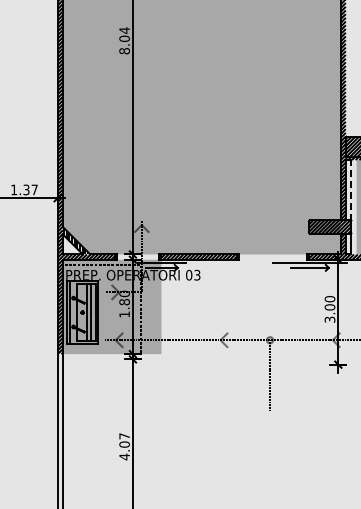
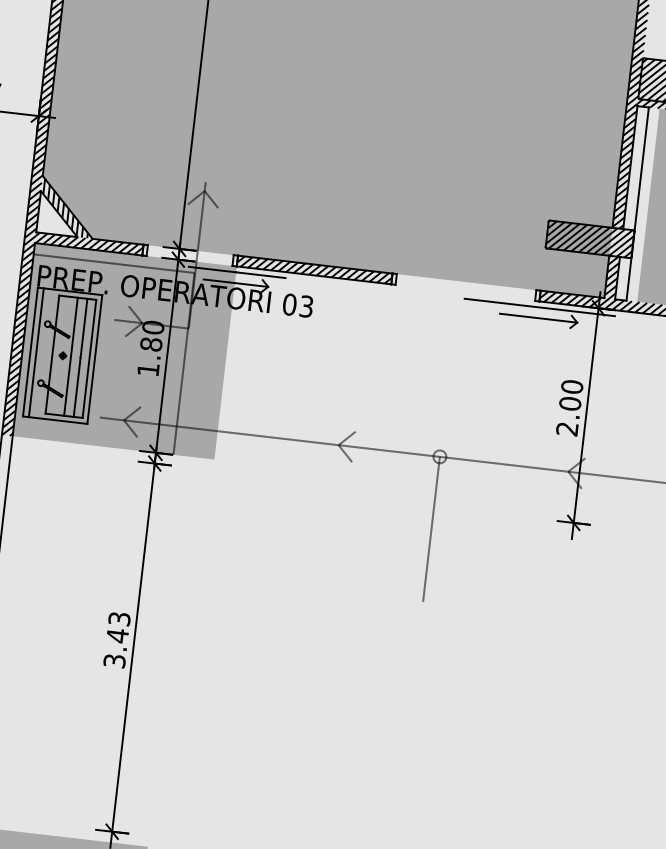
line: (351, 189) -> (642, 167), dashed -> solid
text: (330, 319) -> (568, 428), 3.00 -> 2.00
text: (124, 446) -> (116, 639), 4.07 -> 3.43

